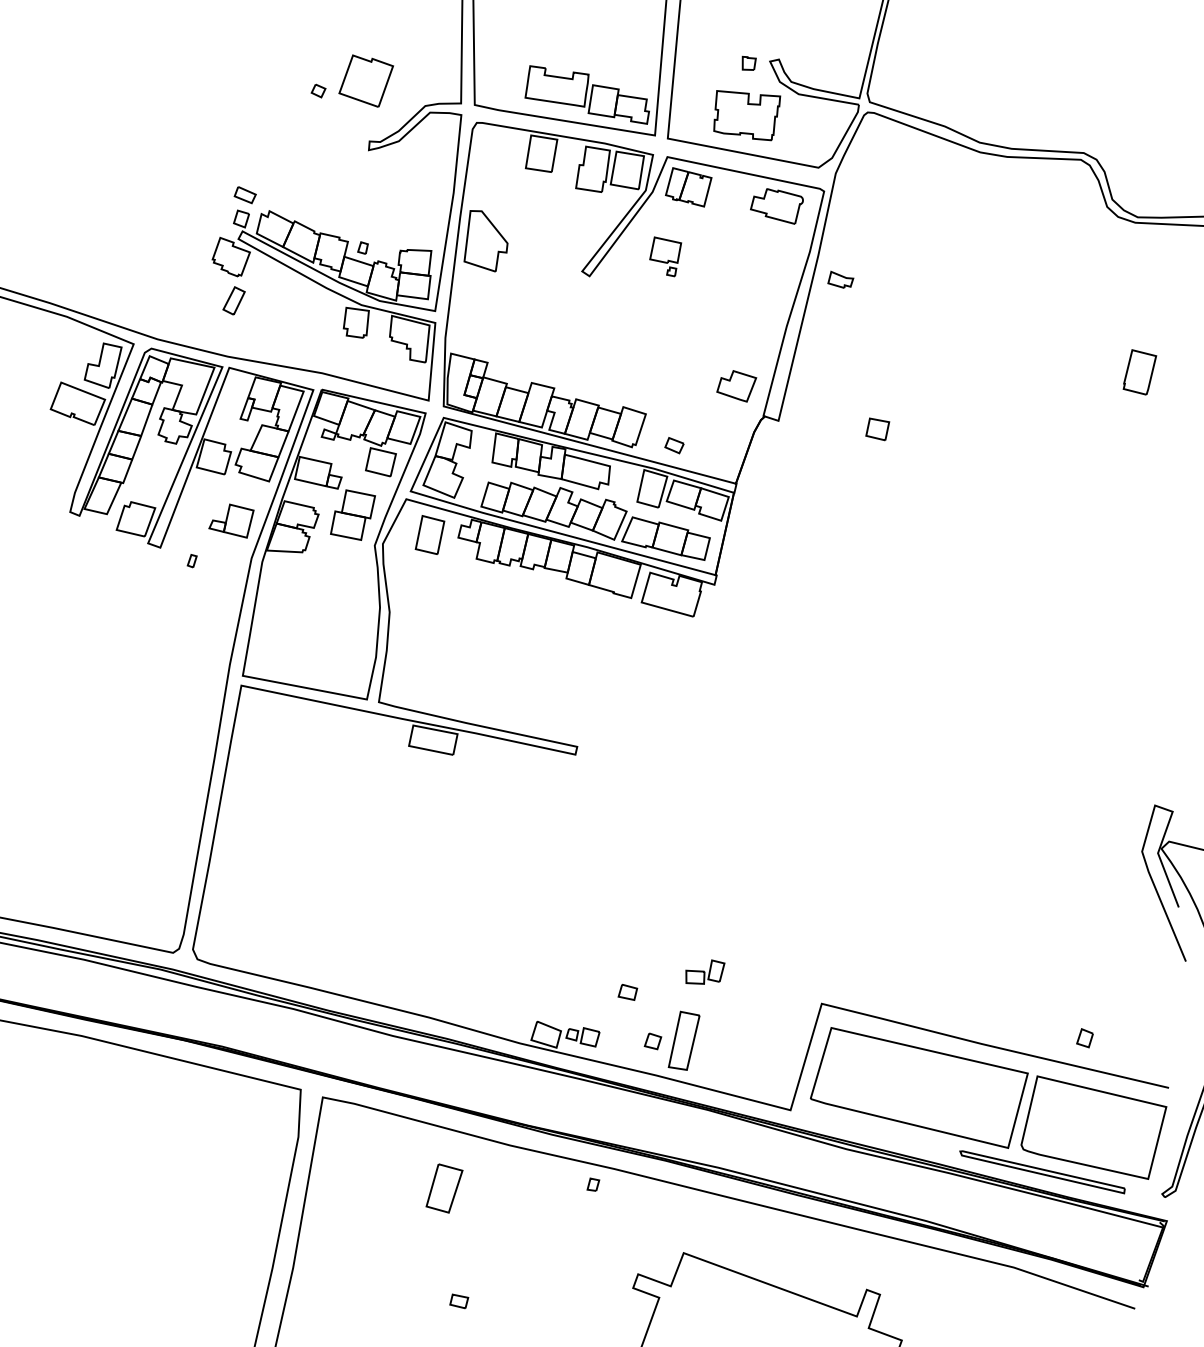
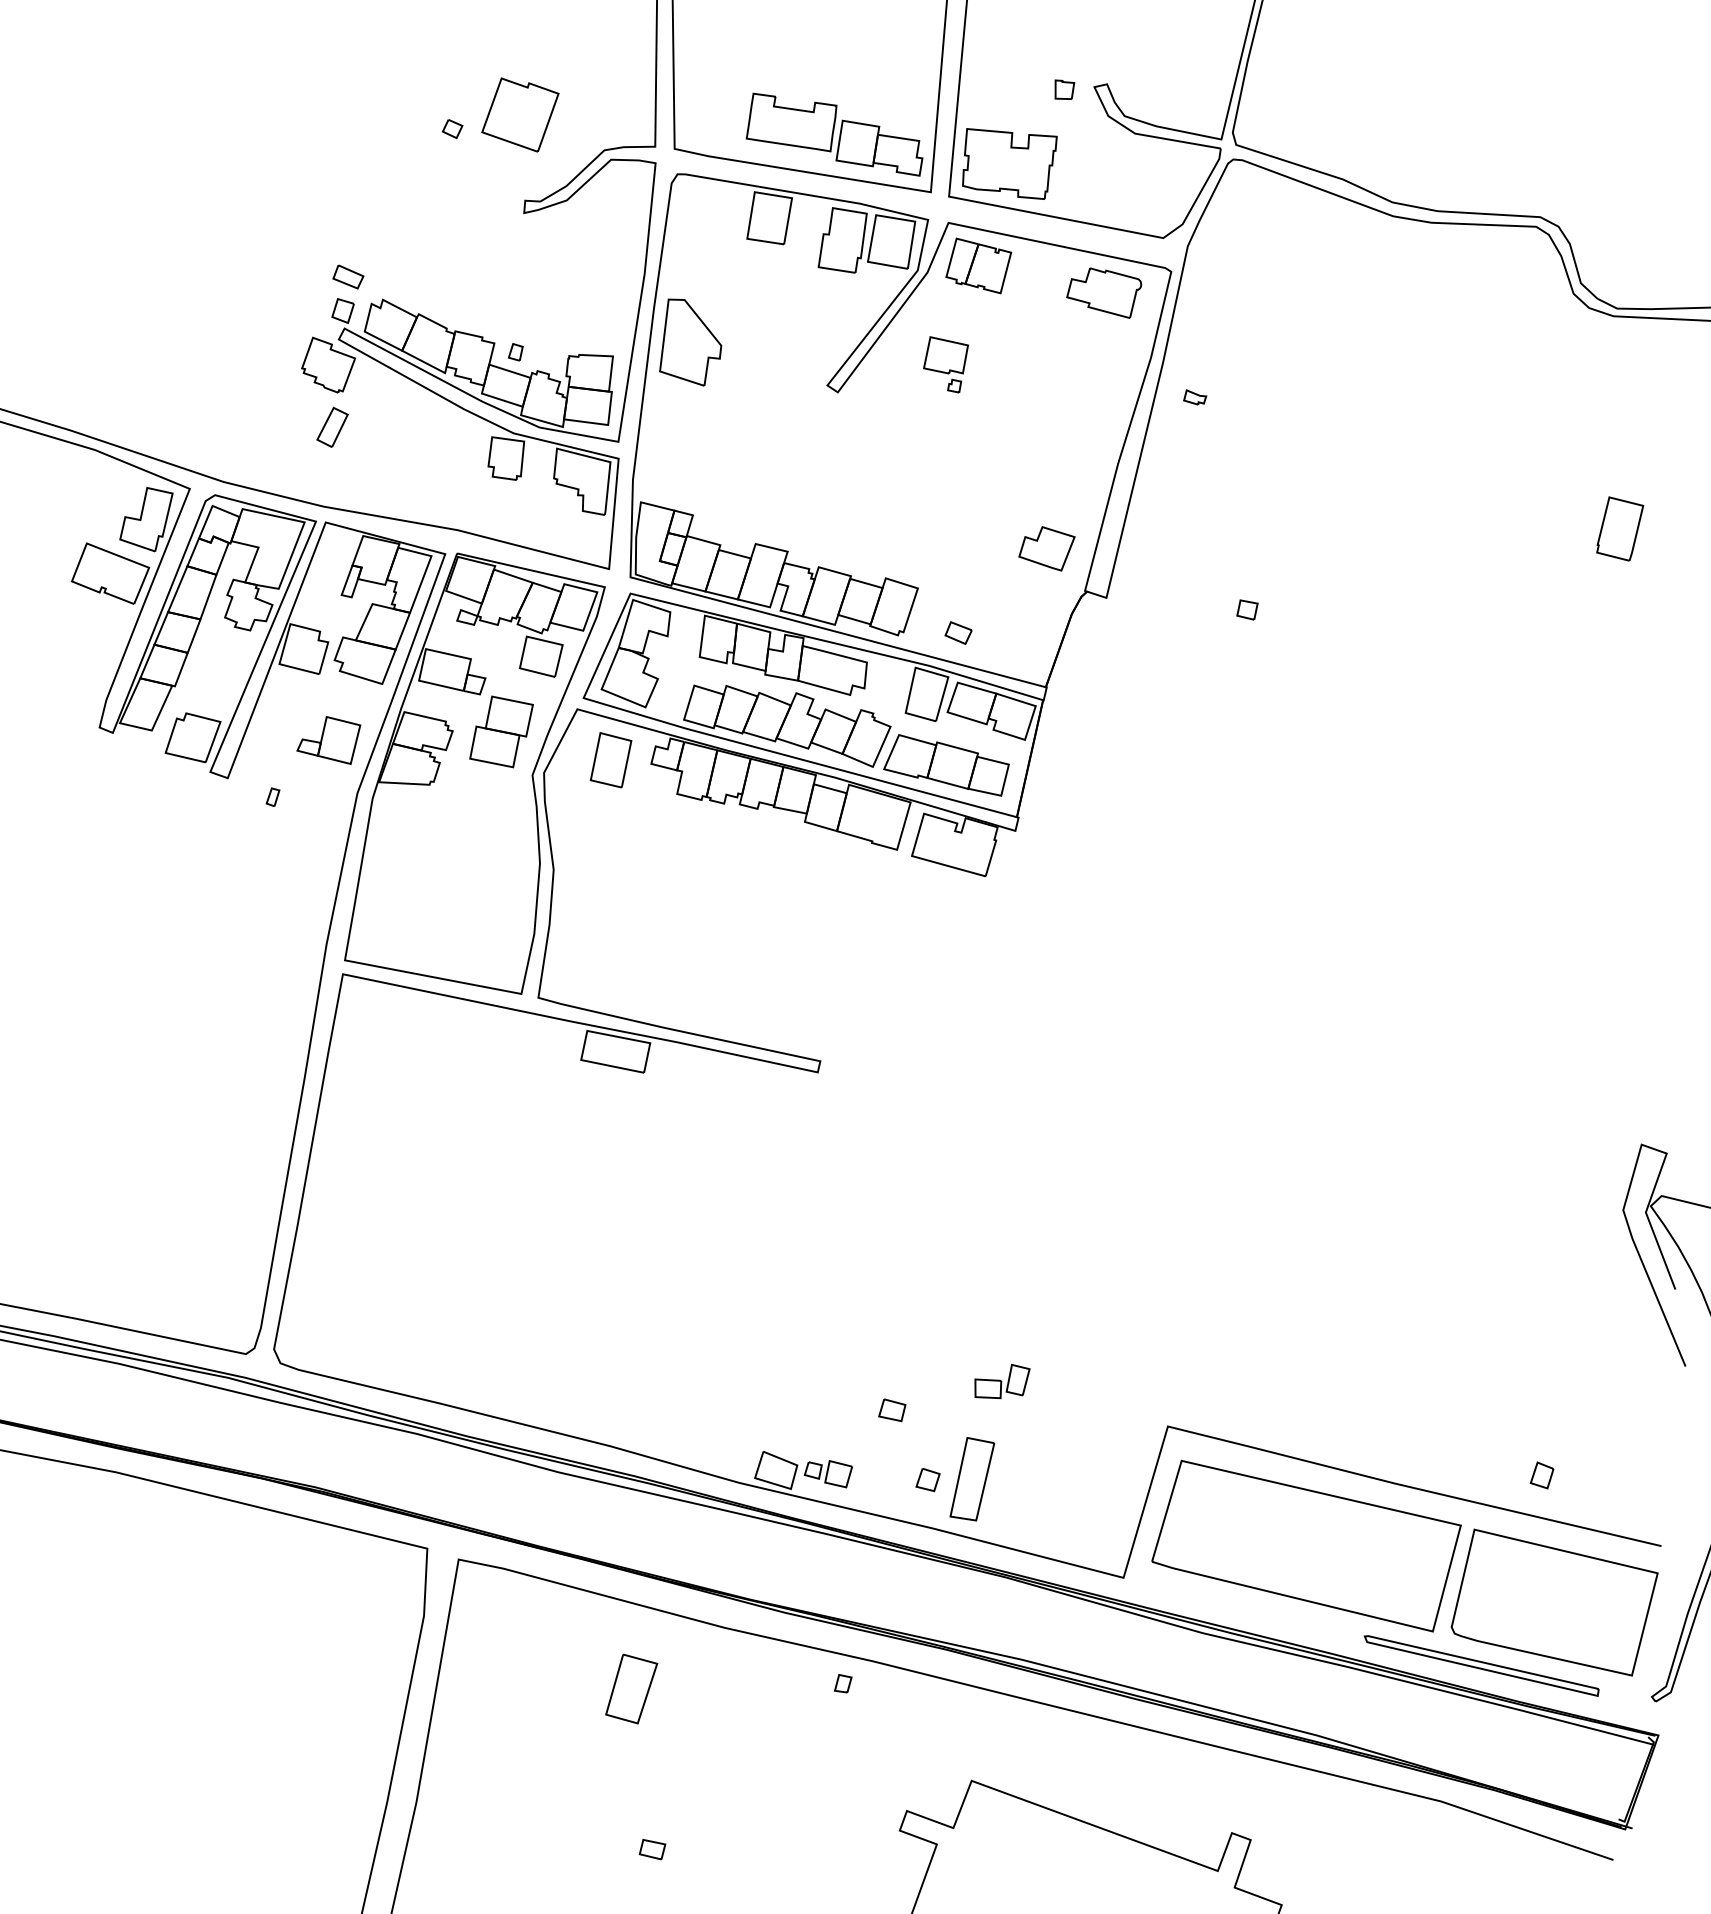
part: (746, 115) -> (1009, 163), moved
part: (841, 279) -> (1195, 397), size x0.62
part: (877, 429) -> (1247, 609), size x0.62

